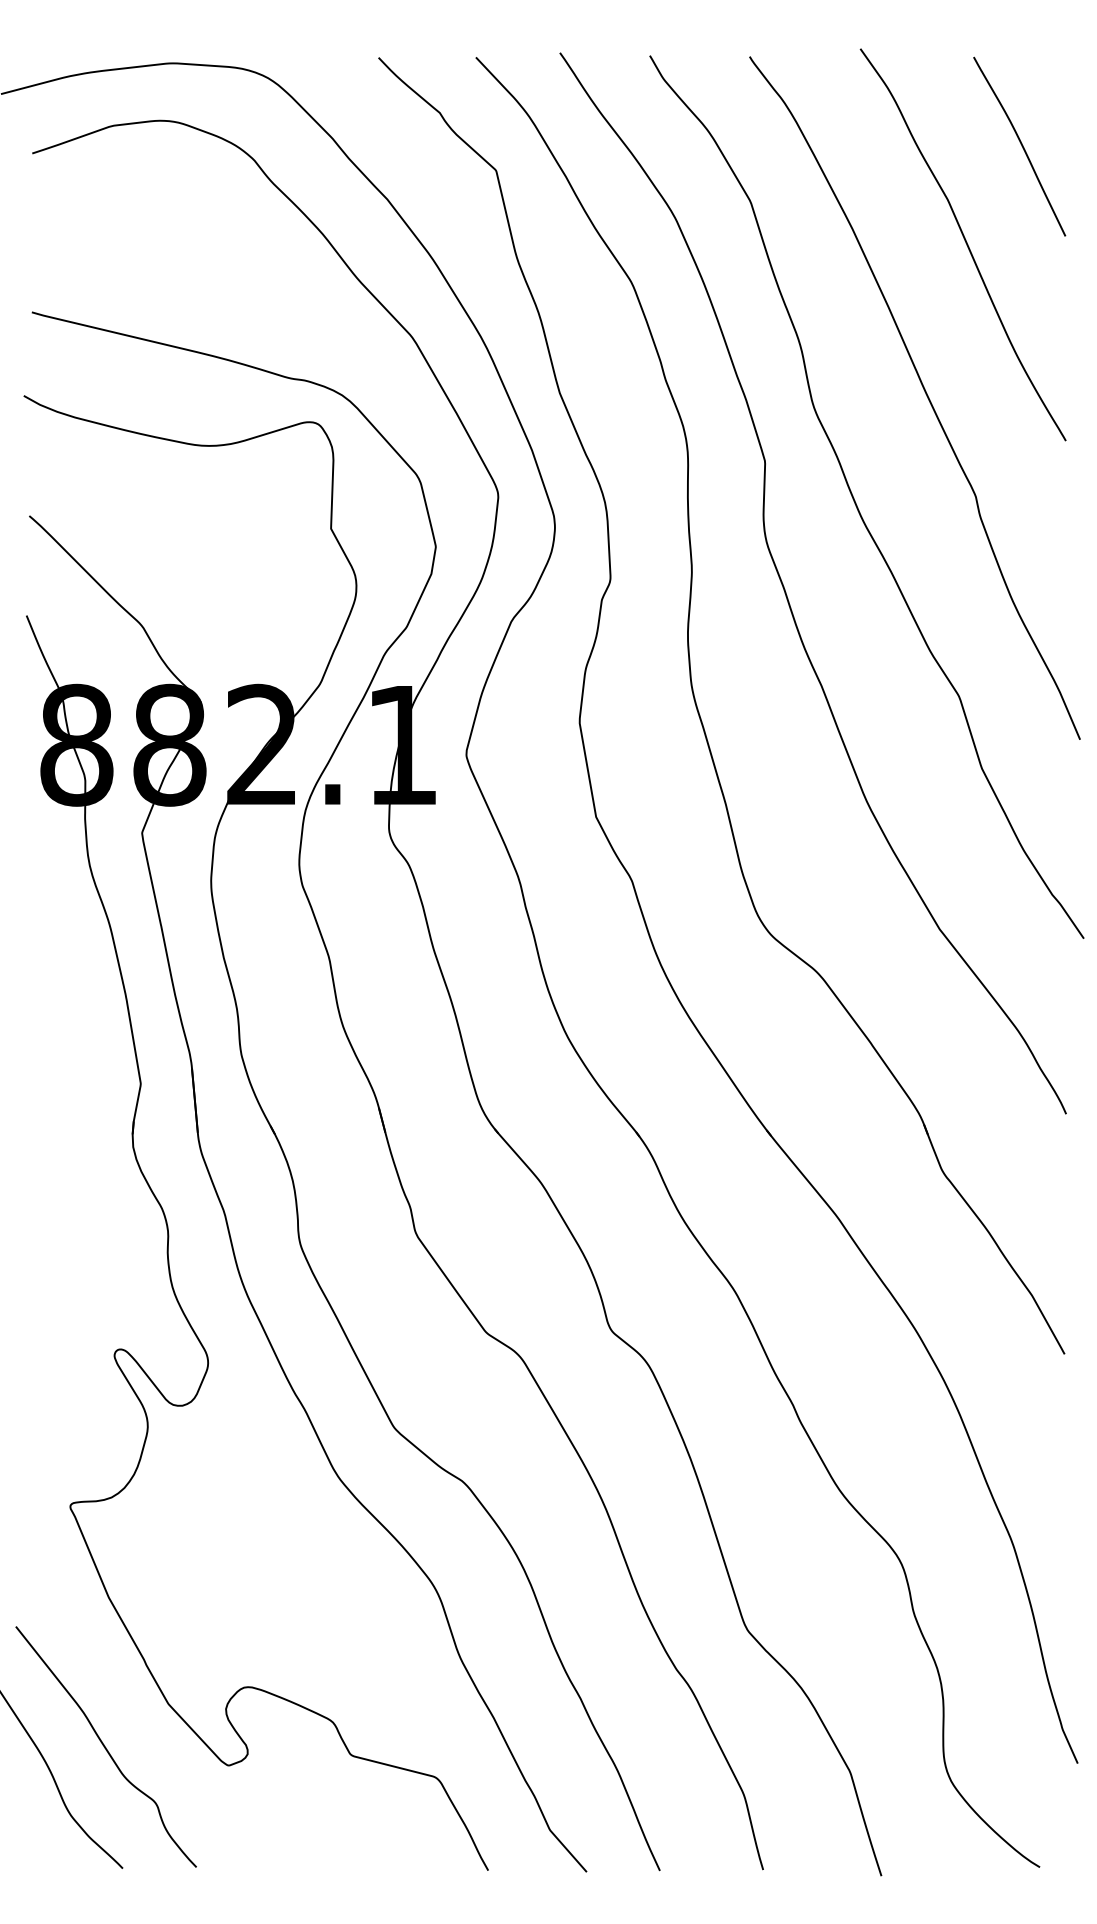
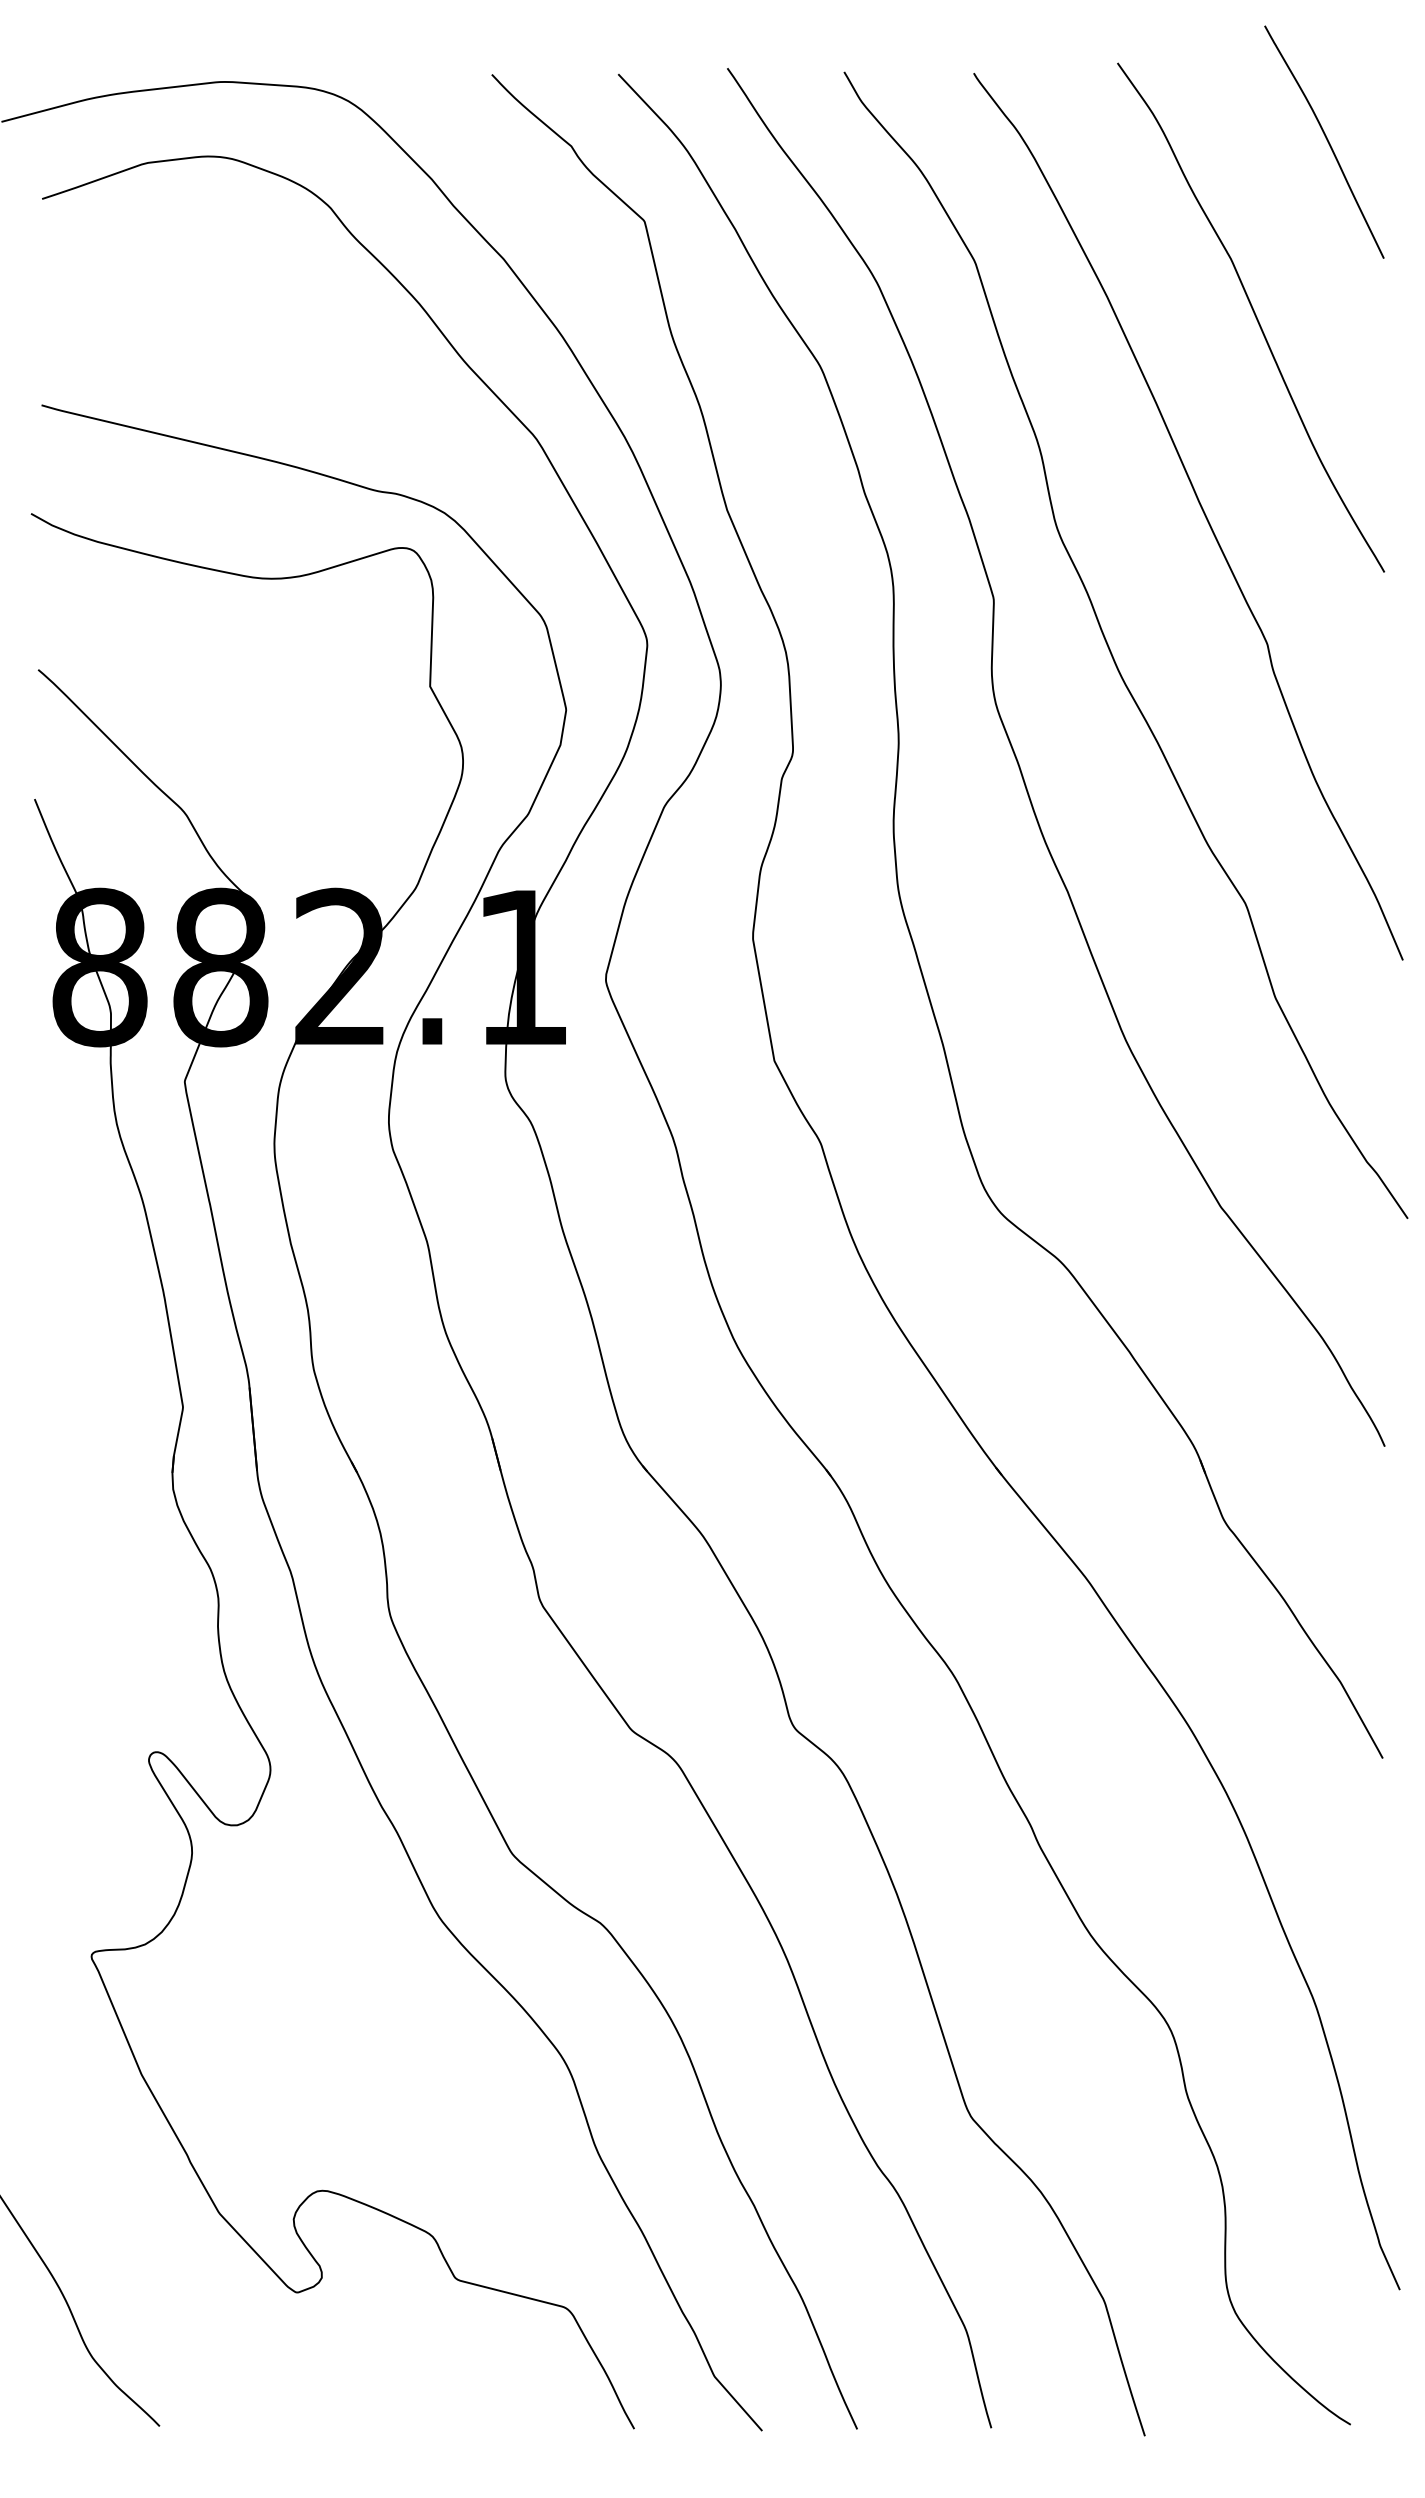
curve: (1021, 145) -> (1326, 140), moved
curve: (105, 1747) -> (137, 2268), removed

